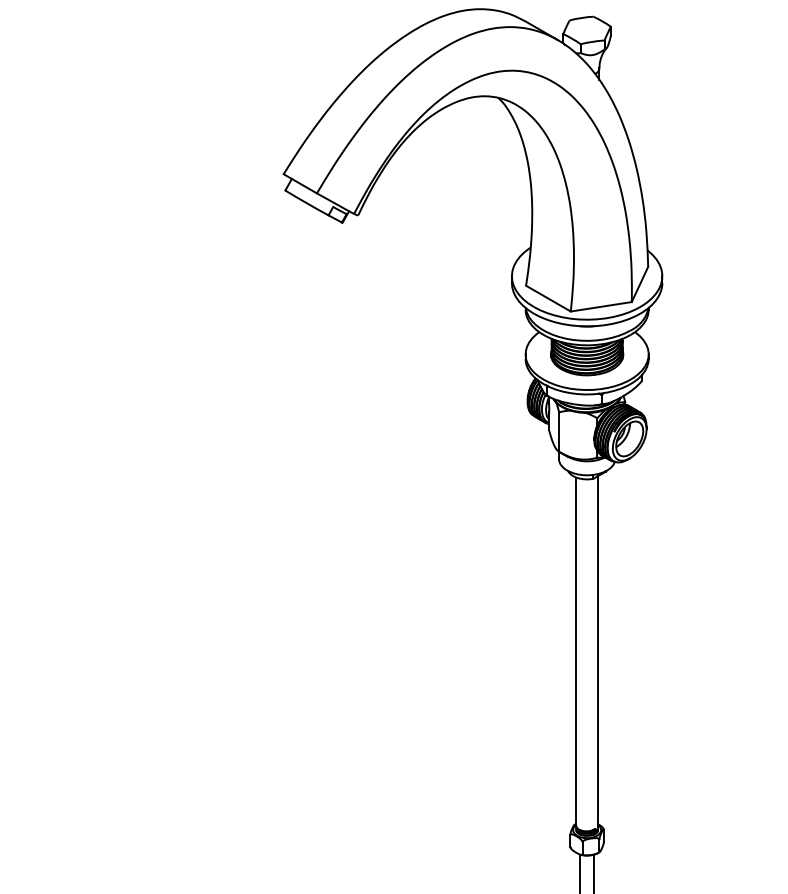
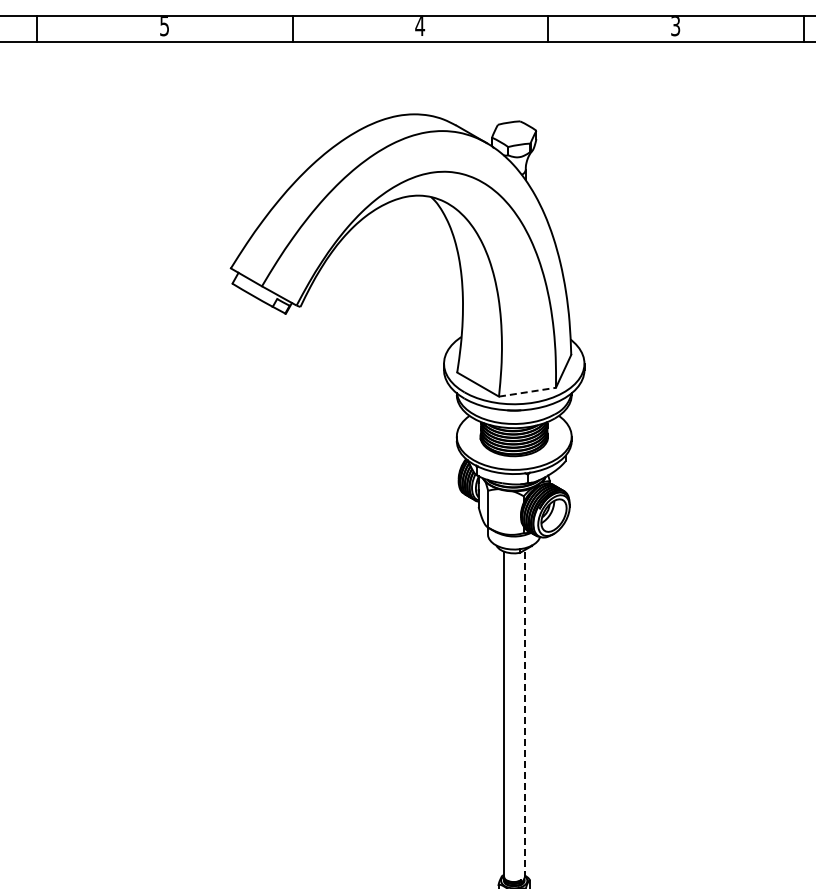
line: (601, 307) -> (527, 392), solid -> dashed
line: (598, 650) -> (524, 713), solid -> dashed

